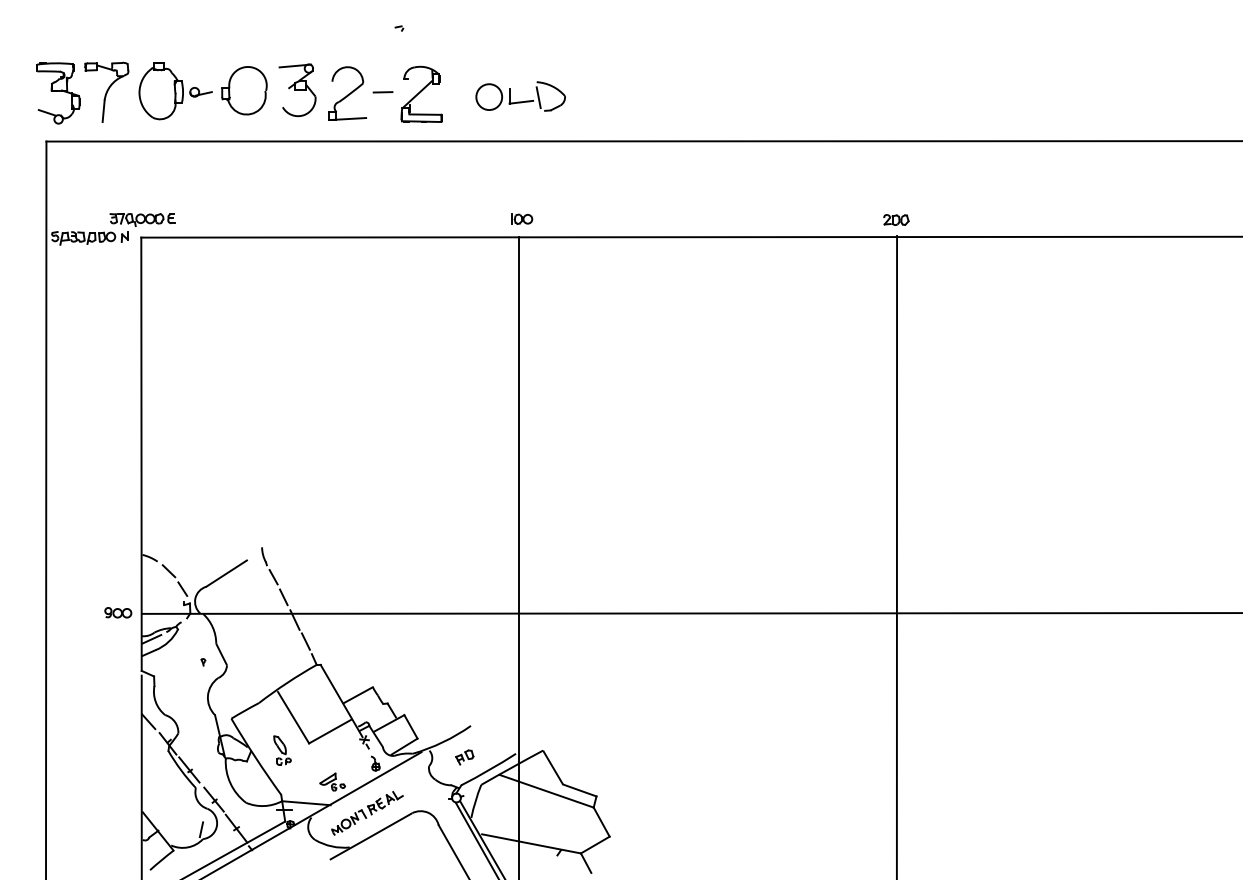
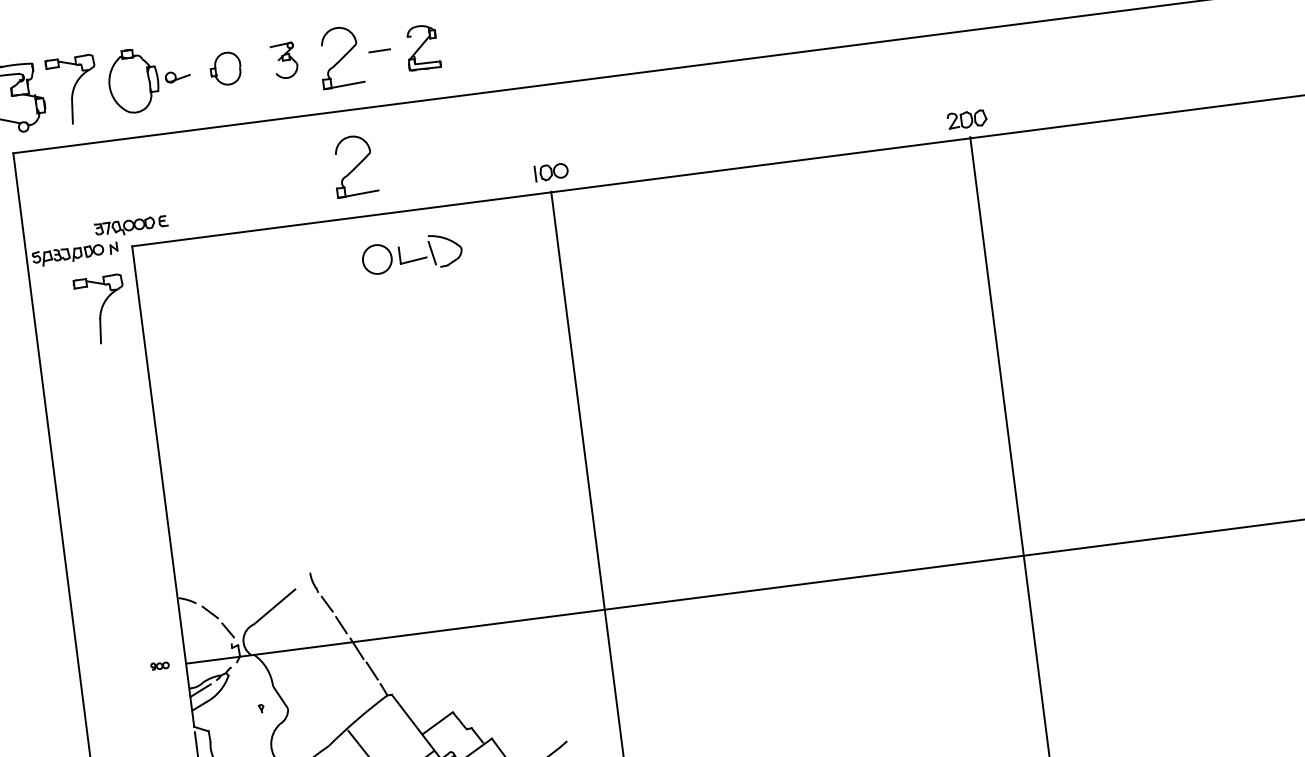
part: (244, 90) -> (225, 68), size x0.6
part: (297, 90) -> (284, 60), size x0.6
part: (421, 93) -> (422, 46), size x0.7
part: (520, 96) -> (411, 254), moved
part: (347, 191) -> (354, 165), added
part: (522, 218) -> (552, 170), size x1.4
part: (896, 219) -> (967, 118), size x1.4
part: (106, 289) -> (100, 308), added
part: (118, 612) -> (160, 665), size x0.6

